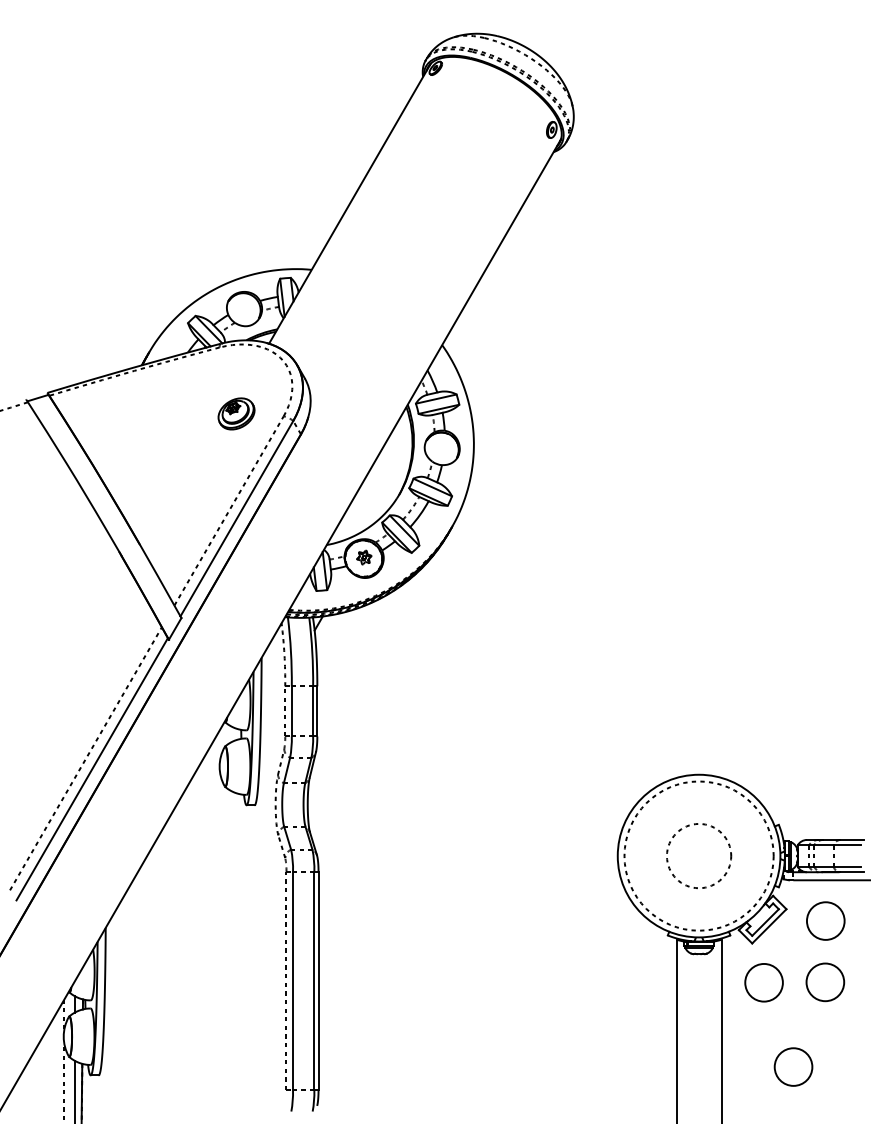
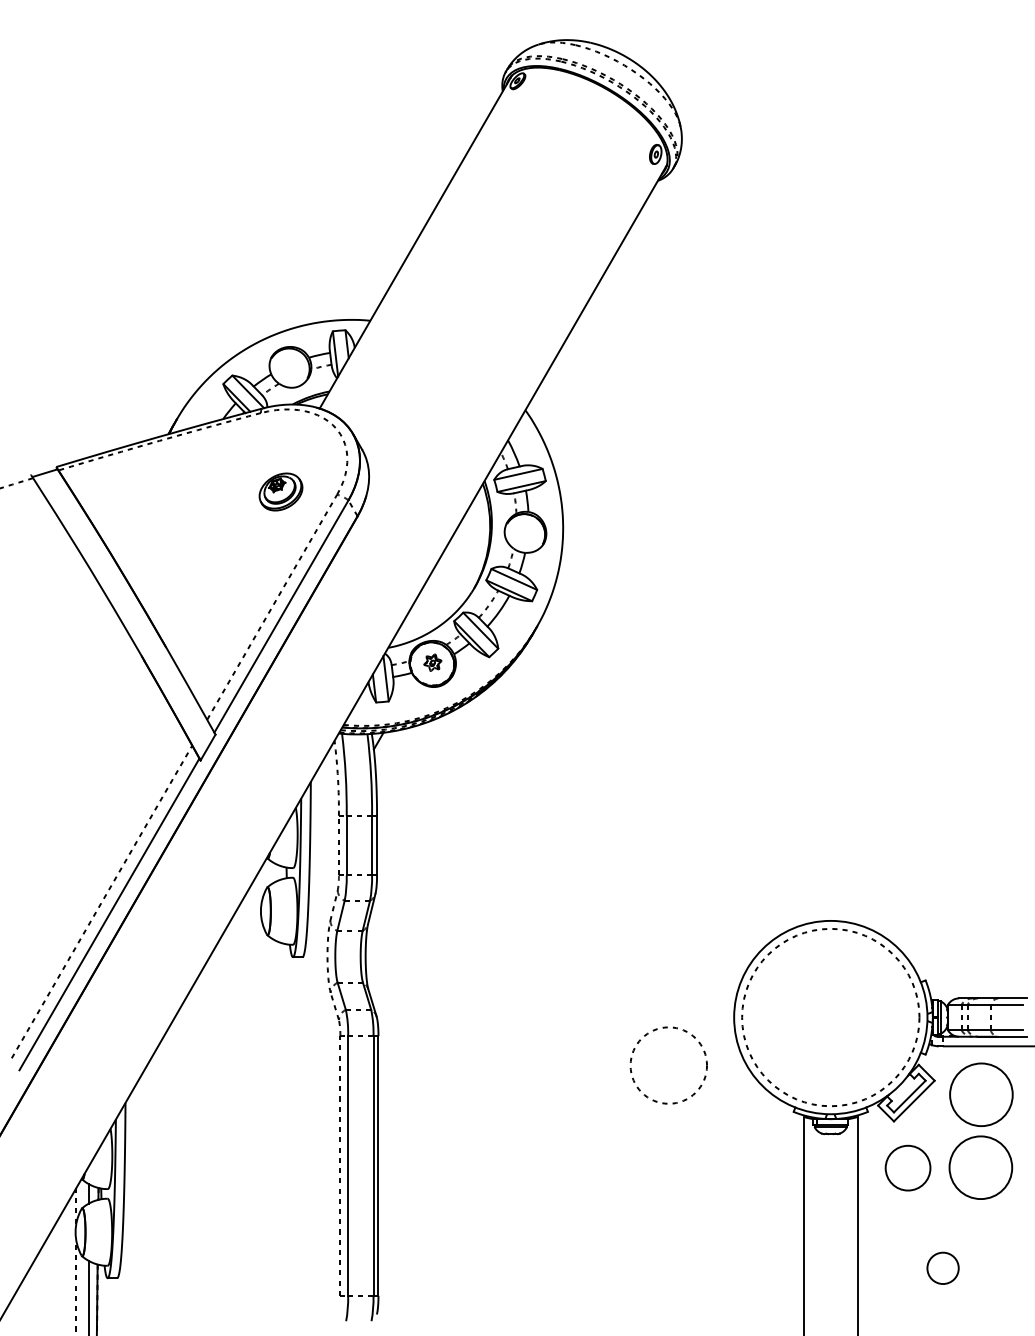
circle: (698, 856) -> (668, 1065), moved
circle: (825, 920) -> (981, 1094), size x1.4
circle: (825, 982) -> (980, 1167), size x1.4
circle: (793, 1066) -> (942, 1267), size x0.7

